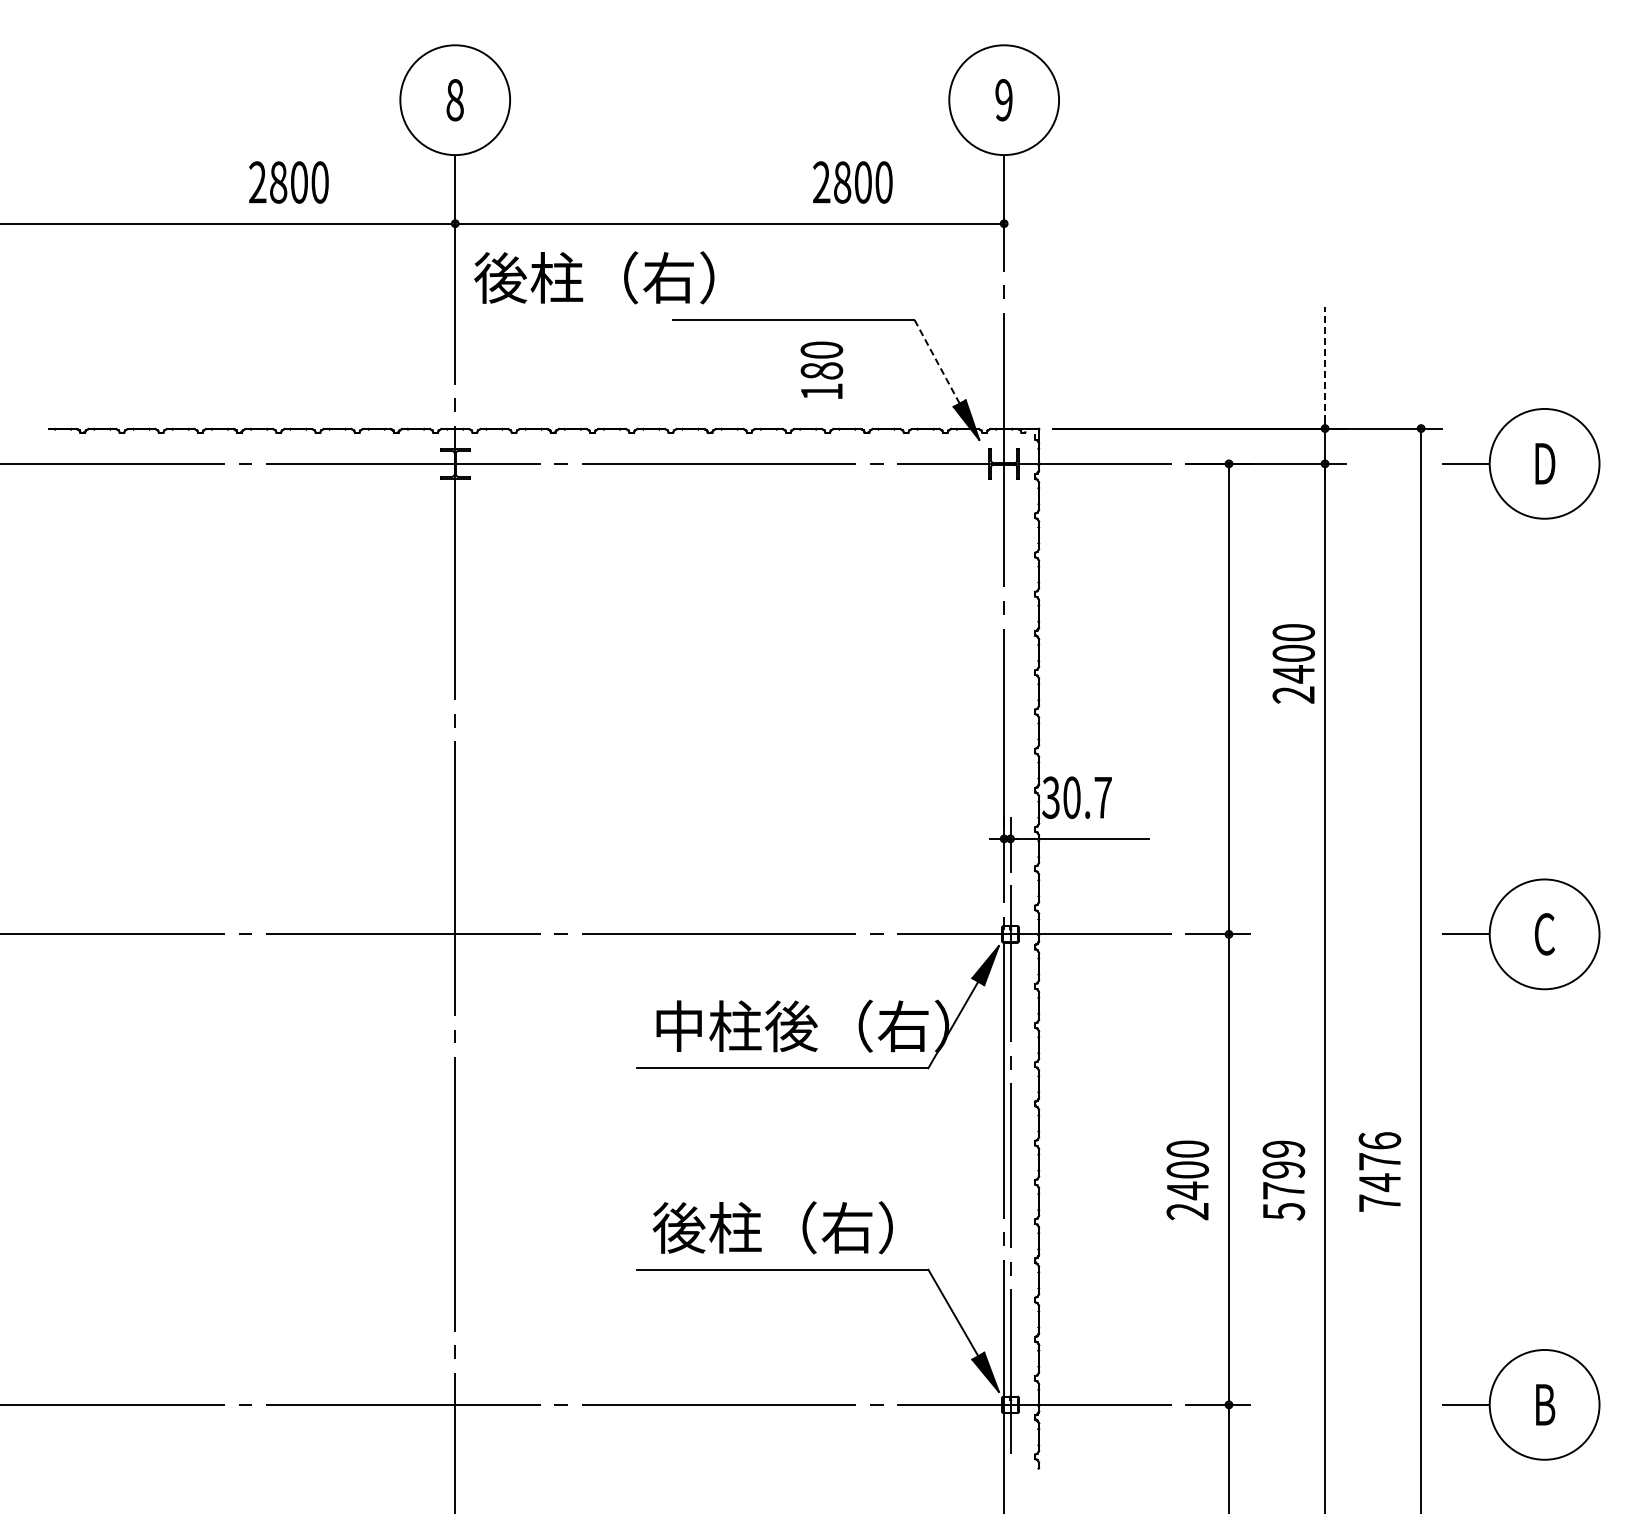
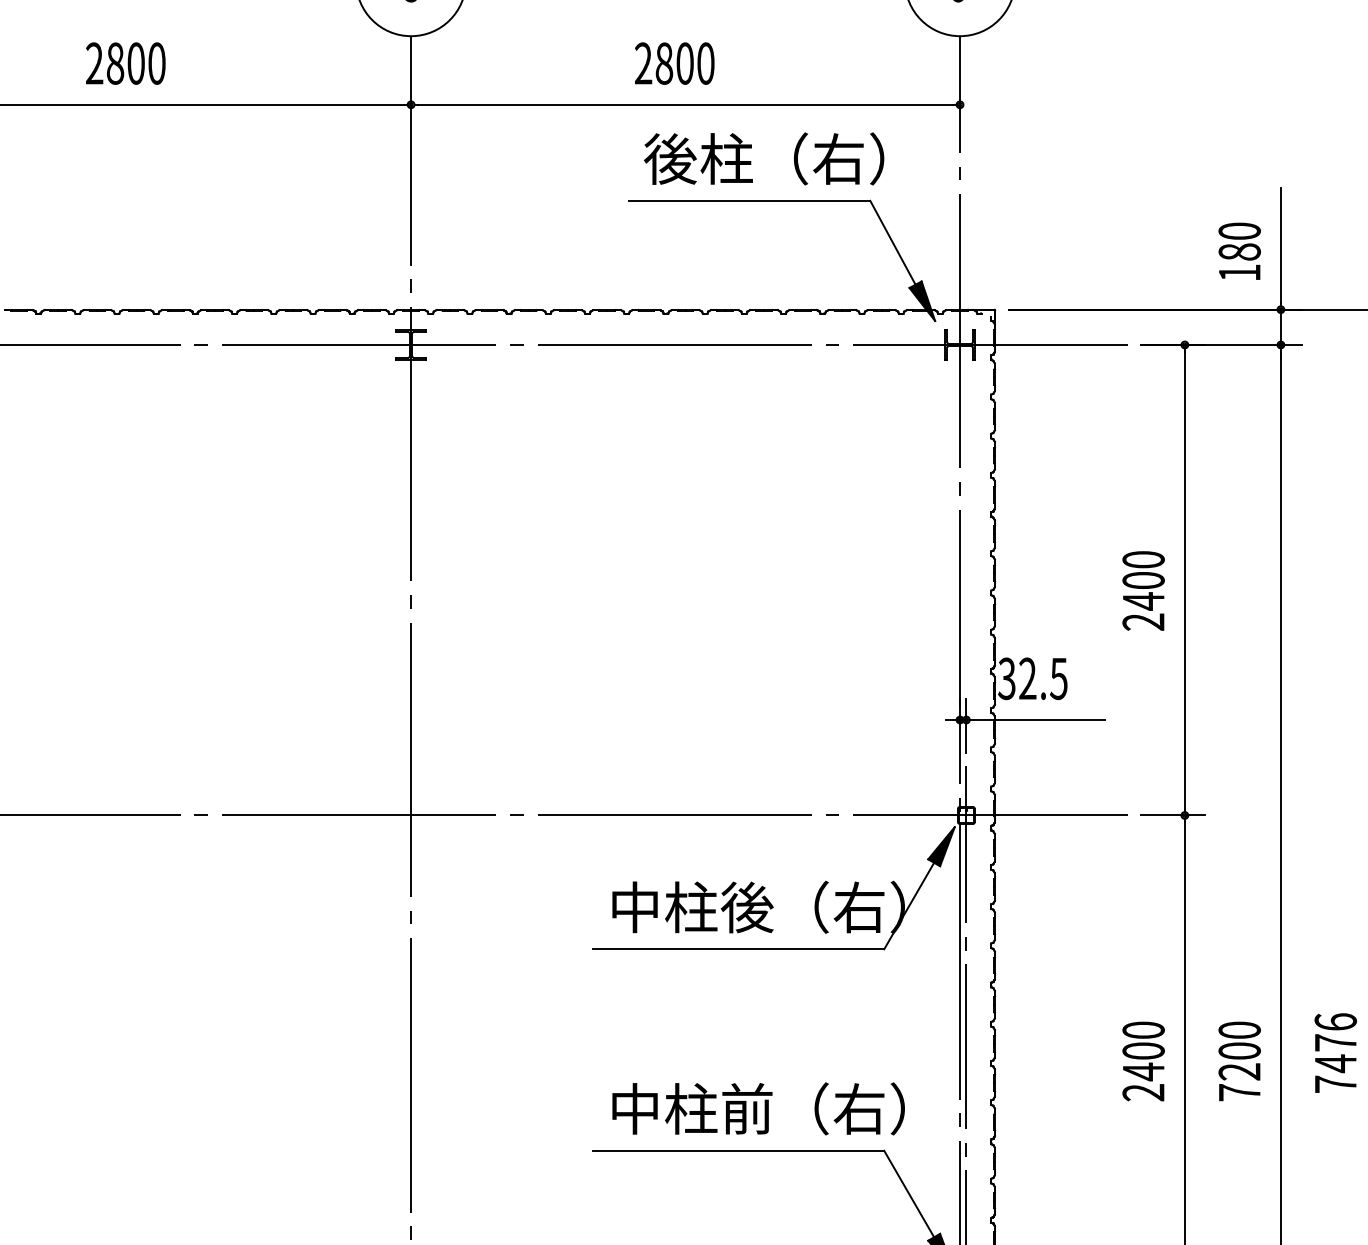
text: (288, 182) -> (125, 63), moved
text: (852, 182) -> (674, 63), moved
text: (594, 277) -> (764, 158), moved
line: (937, 361) -> (893, 242), dashed -> solid
line: (1325, 363) -> (1281, 244), dashed -> solid
text: (821, 369) -> (1239, 250), moved
text: (1293, 663) -> (1143, 590), moved
text: (1087, 797) -> (1043, 678), 30.7 -> 32.5
text: (1283, 1180) -> (1239, 1061), 5799 -> 7200
text: (800, 1227) -> (756, 1108), 後柱（右） -> 中柱前（右）

